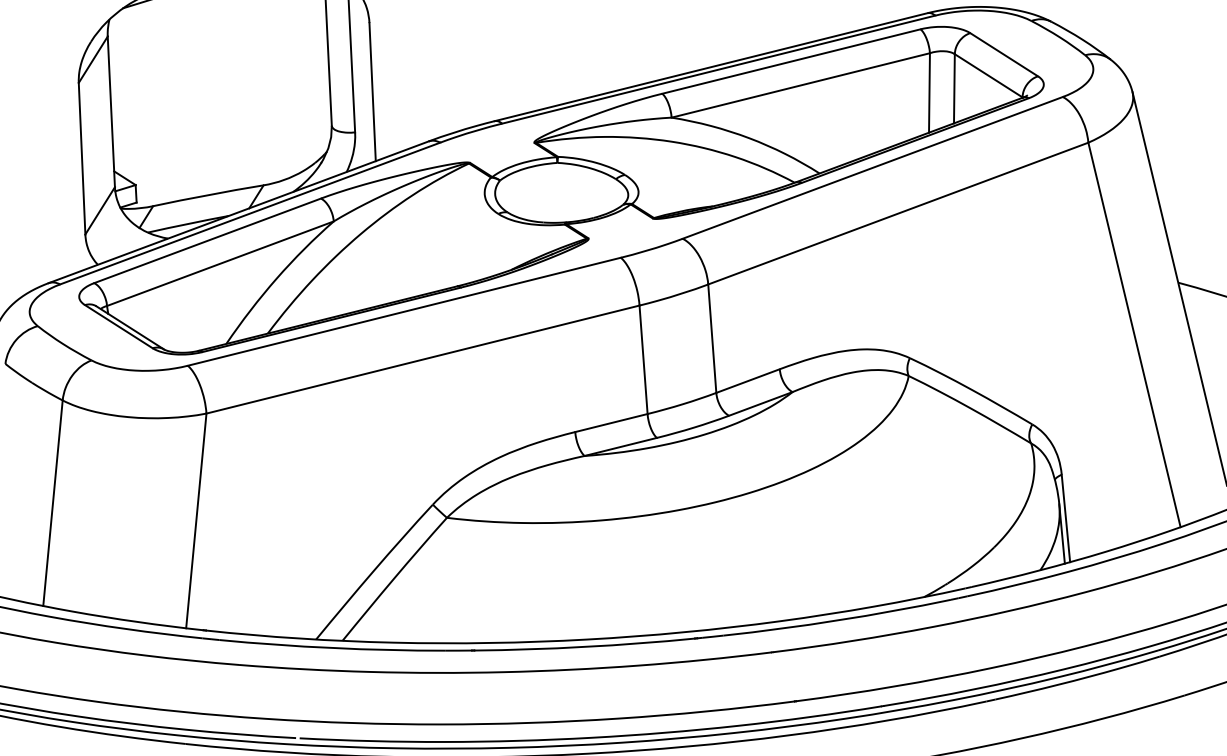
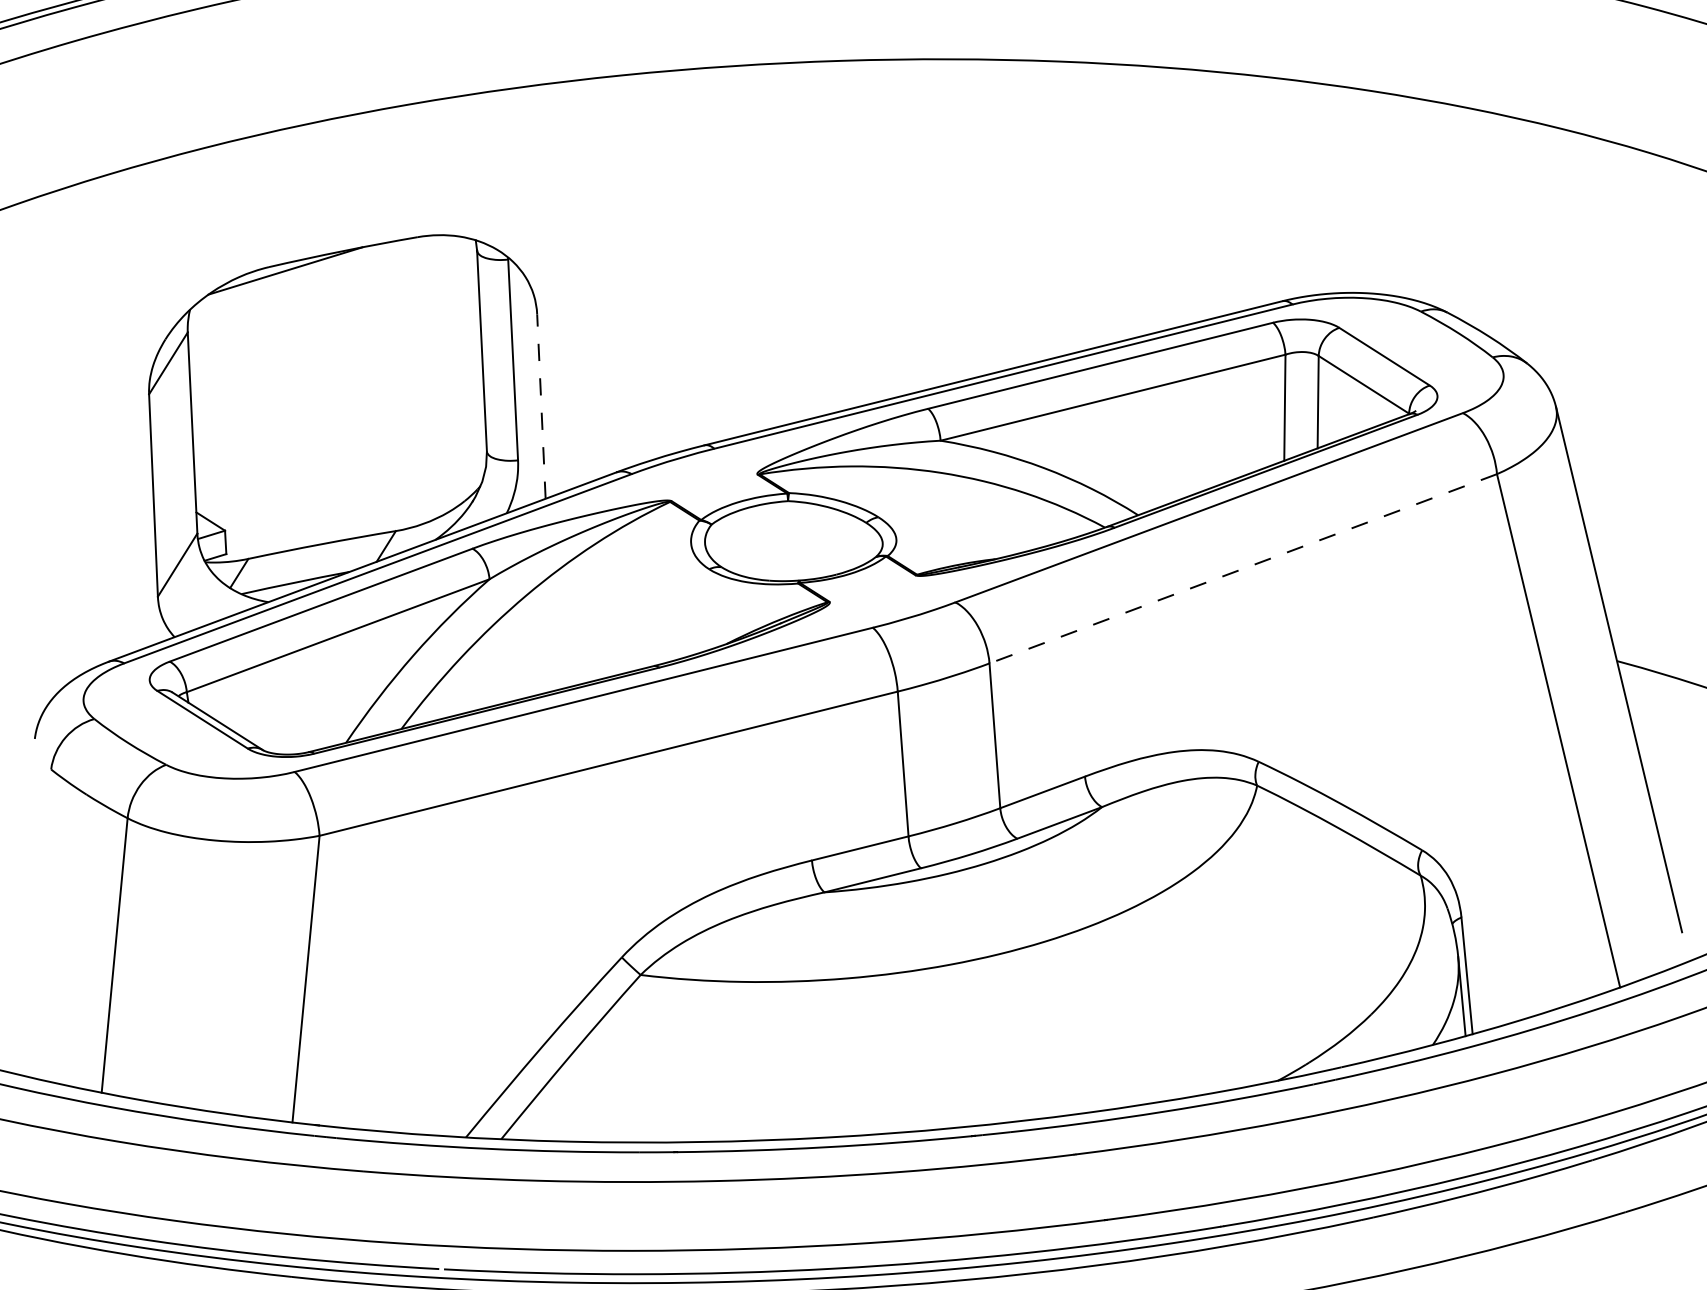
line: (372, 92) -> (541, 406), solid -> dashed
line: (898, 213) -> (1243, 568), solid -> dashed

